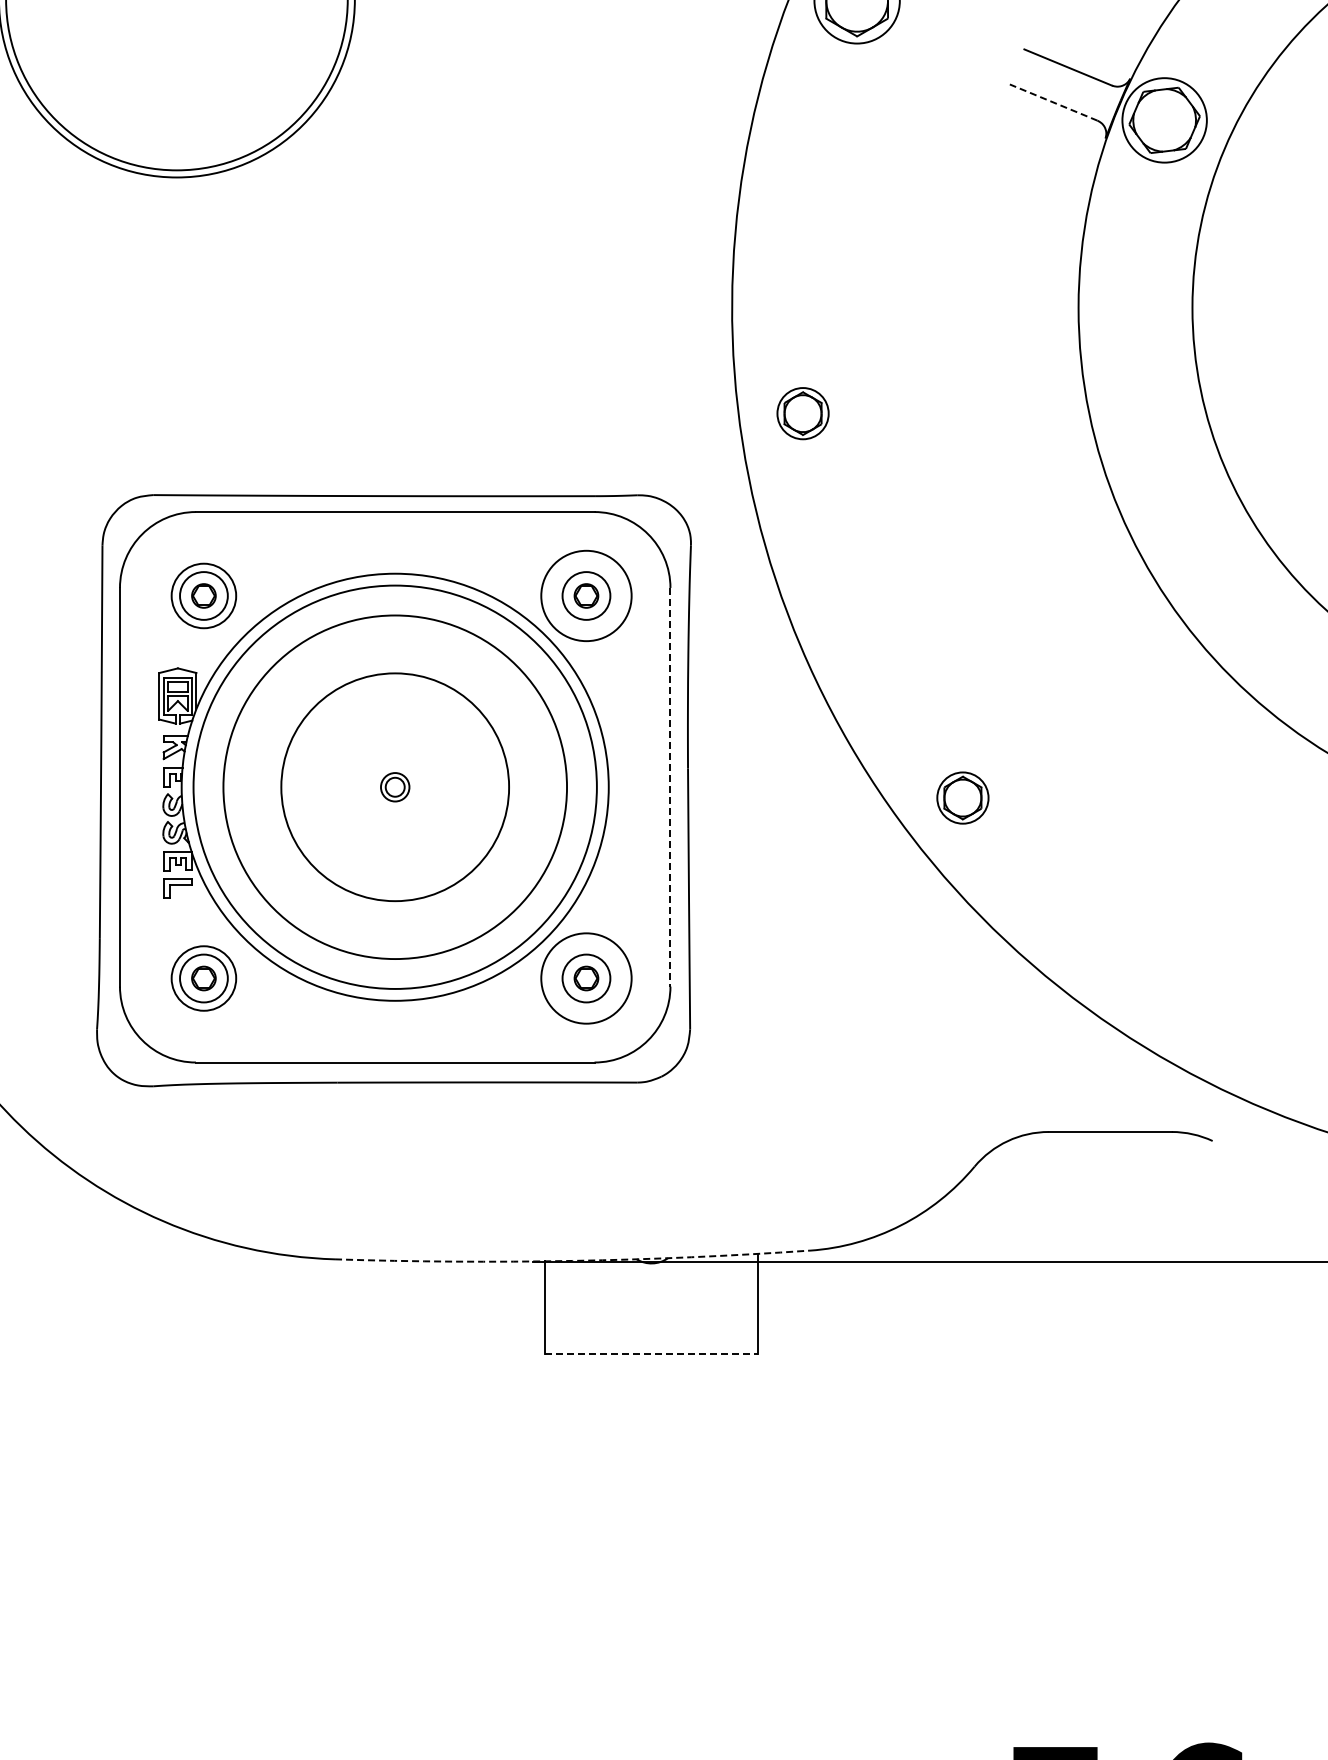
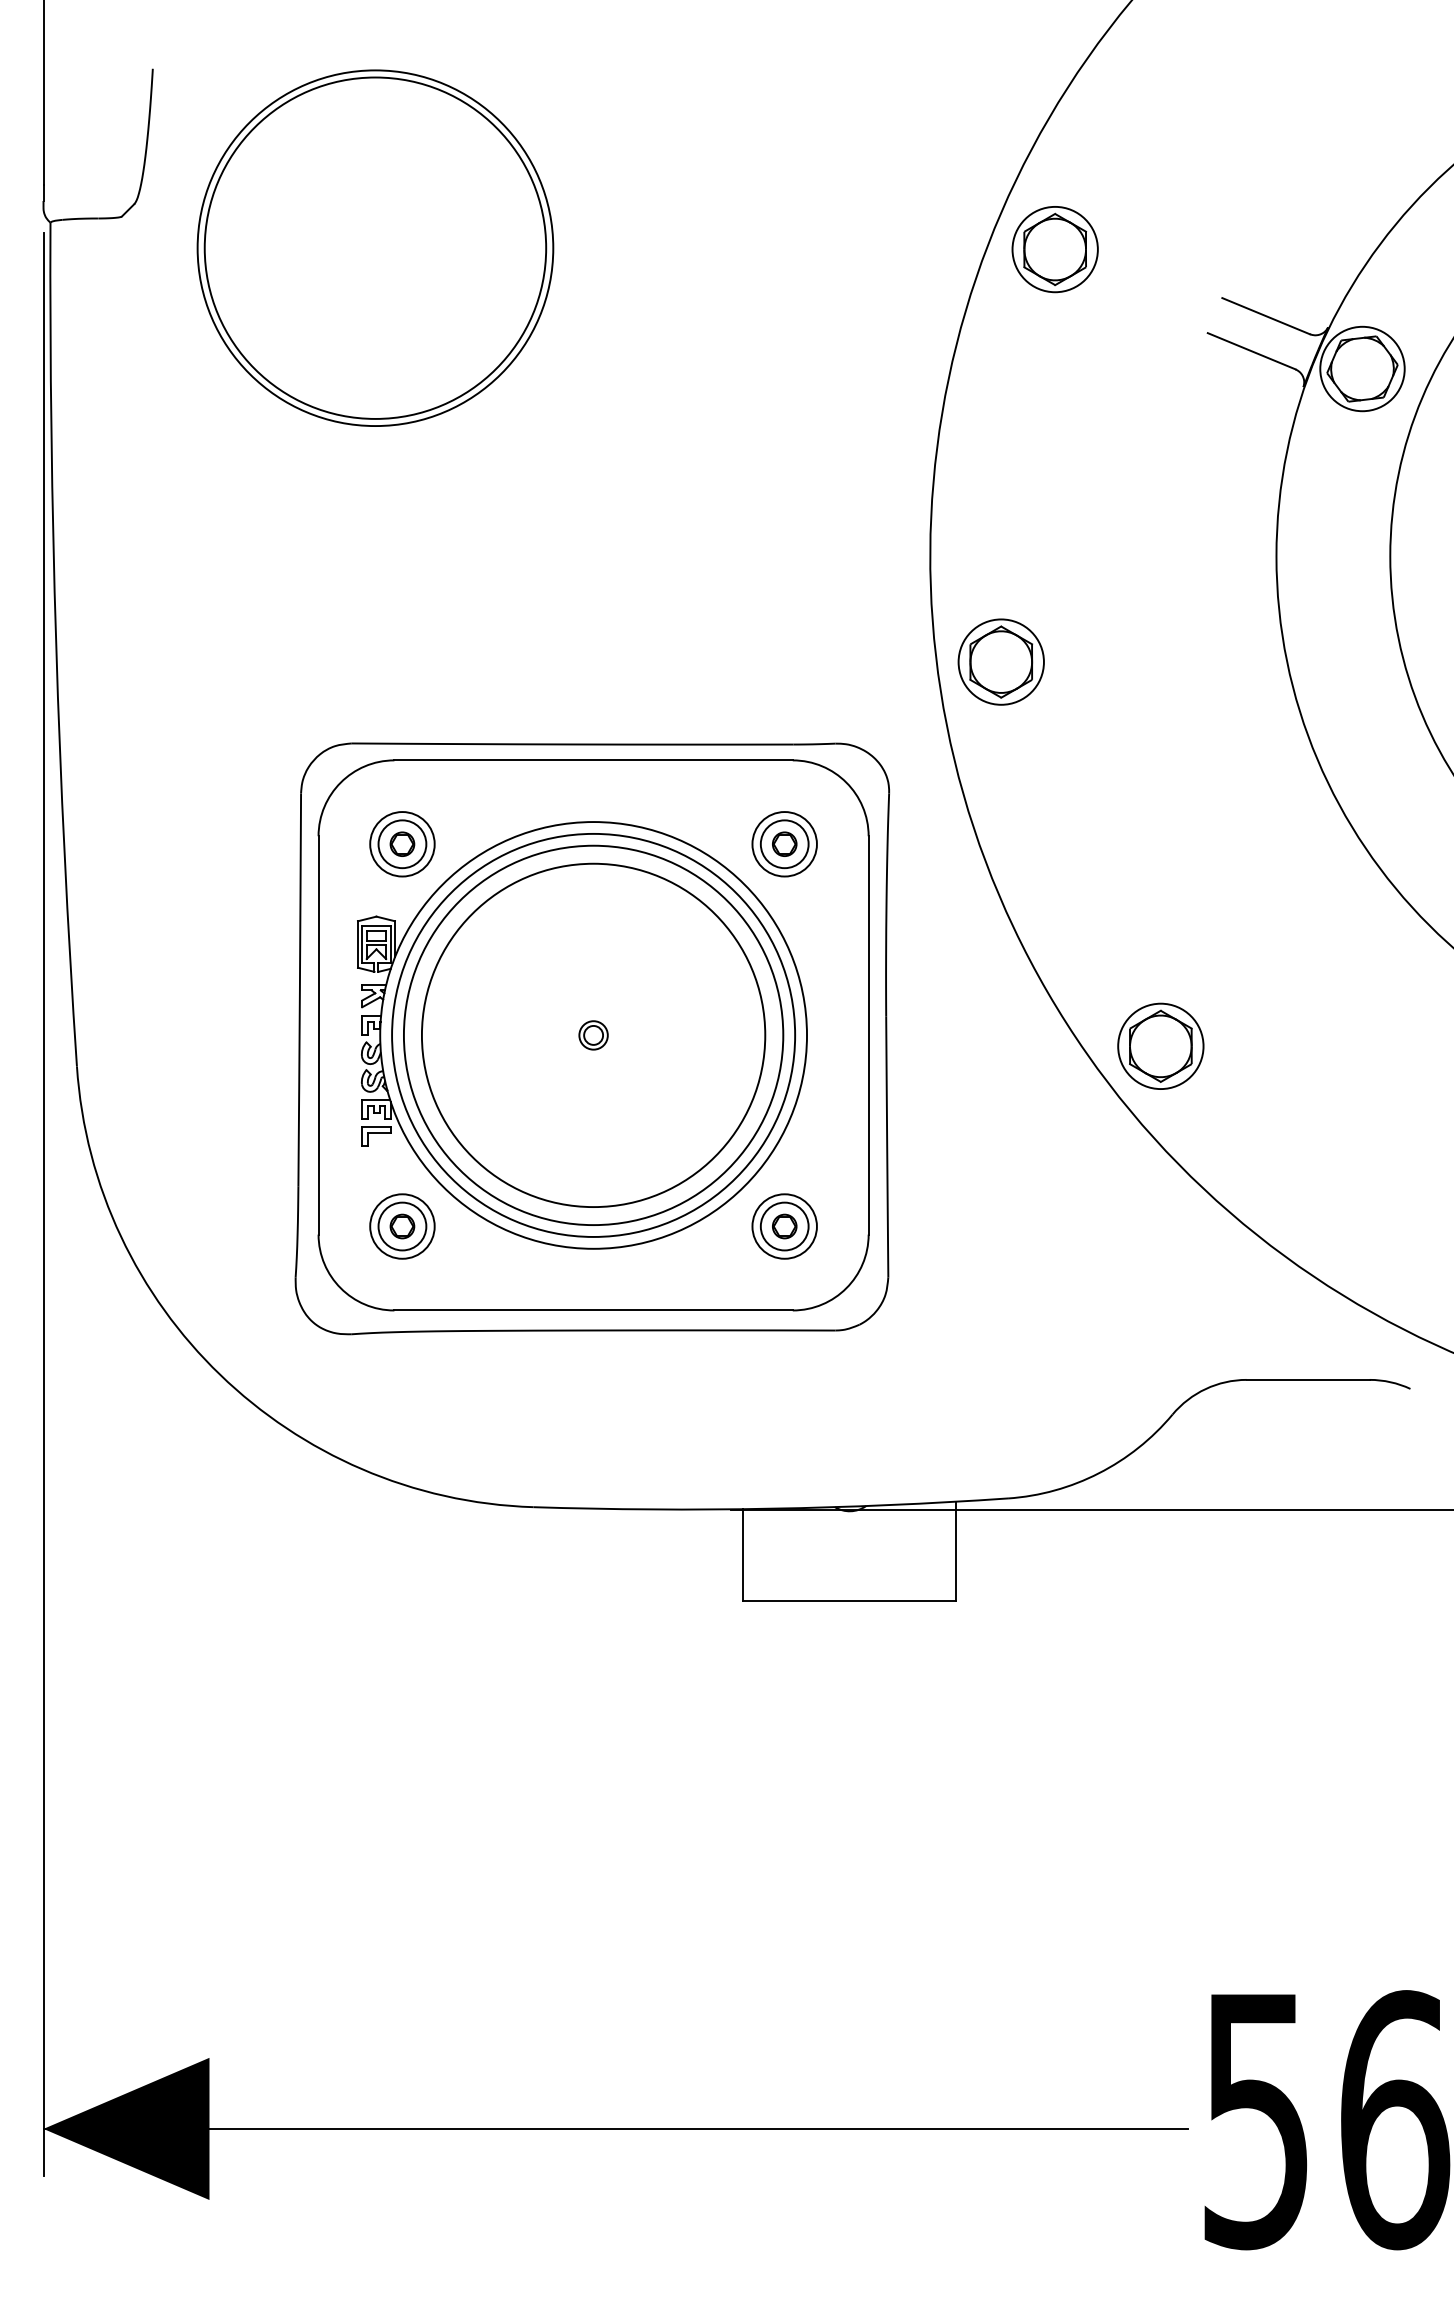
line: (1053, 102) -> (1251, 351), dashed -> solid
part: (802, 413) -> (1000, 661), size x1.67
circle: (586, 596) -> (784, 844), size x0.71
circle: (395, 787) -> (593, 1035), size x1.67
line: (670, 787) -> (868, 1035), dashed -> solid
part: (962, 797) -> (1160, 1045), size x1.67
circle: (586, 978) -> (784, 1226), size x0.71
arc: (572, 1260) -> (770, 1508), dashed -> solid
line: (651, 1353) -> (849, 1601), dashed -> solid

